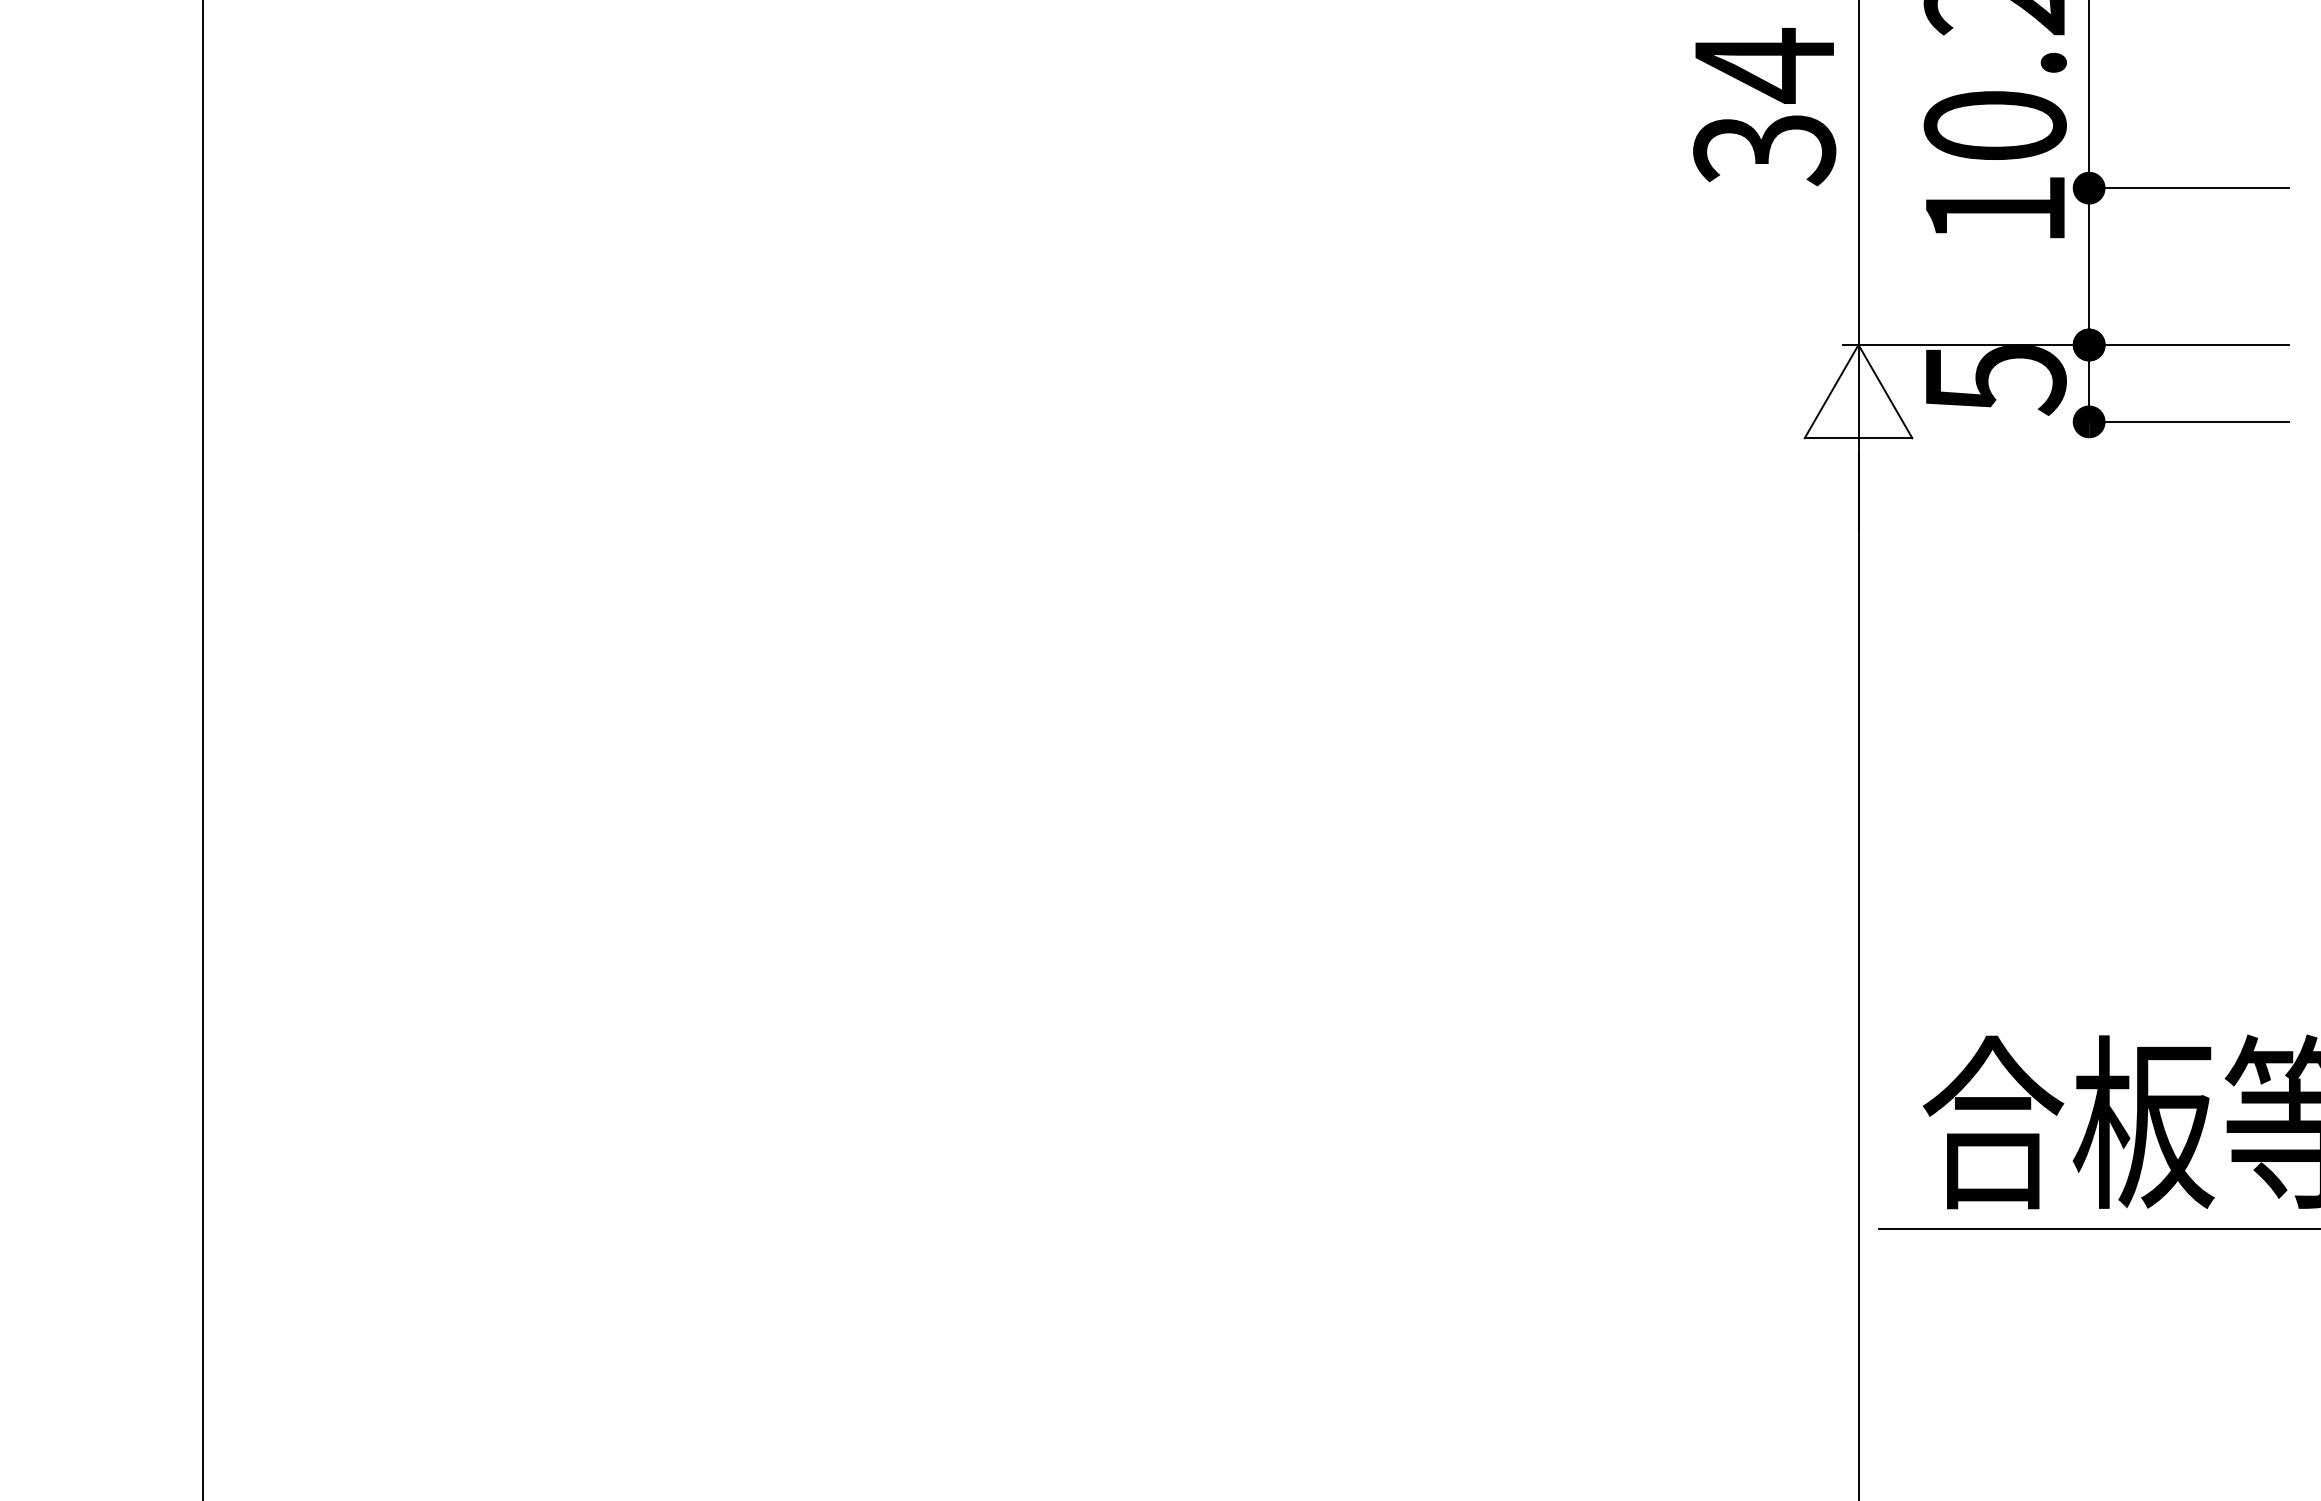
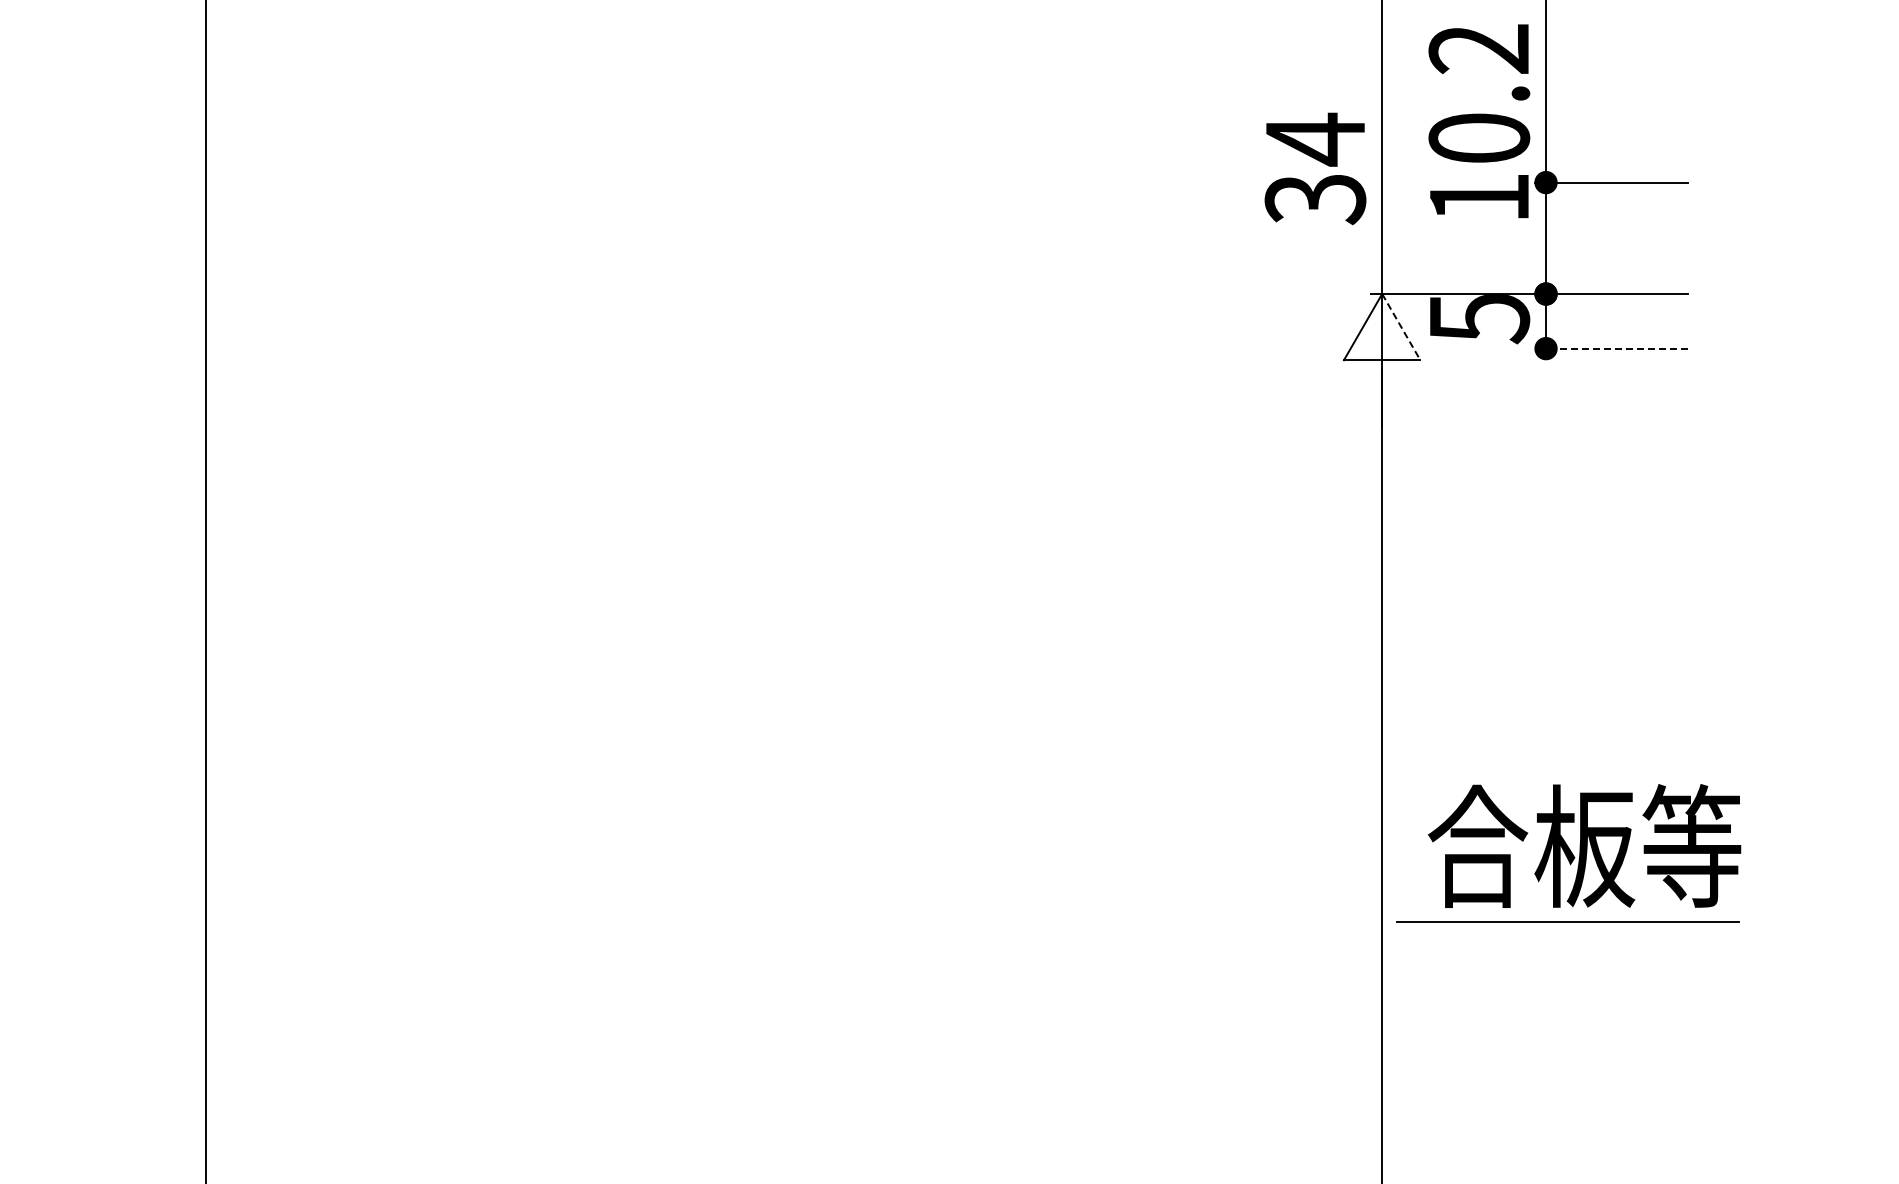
text: (1764, 106) -> (1315, 168), moved
line: (1885, 392) -> (1401, 327), solid -> dashed
line: (2181, 421) -> (1611, 348), solid -> dashed

